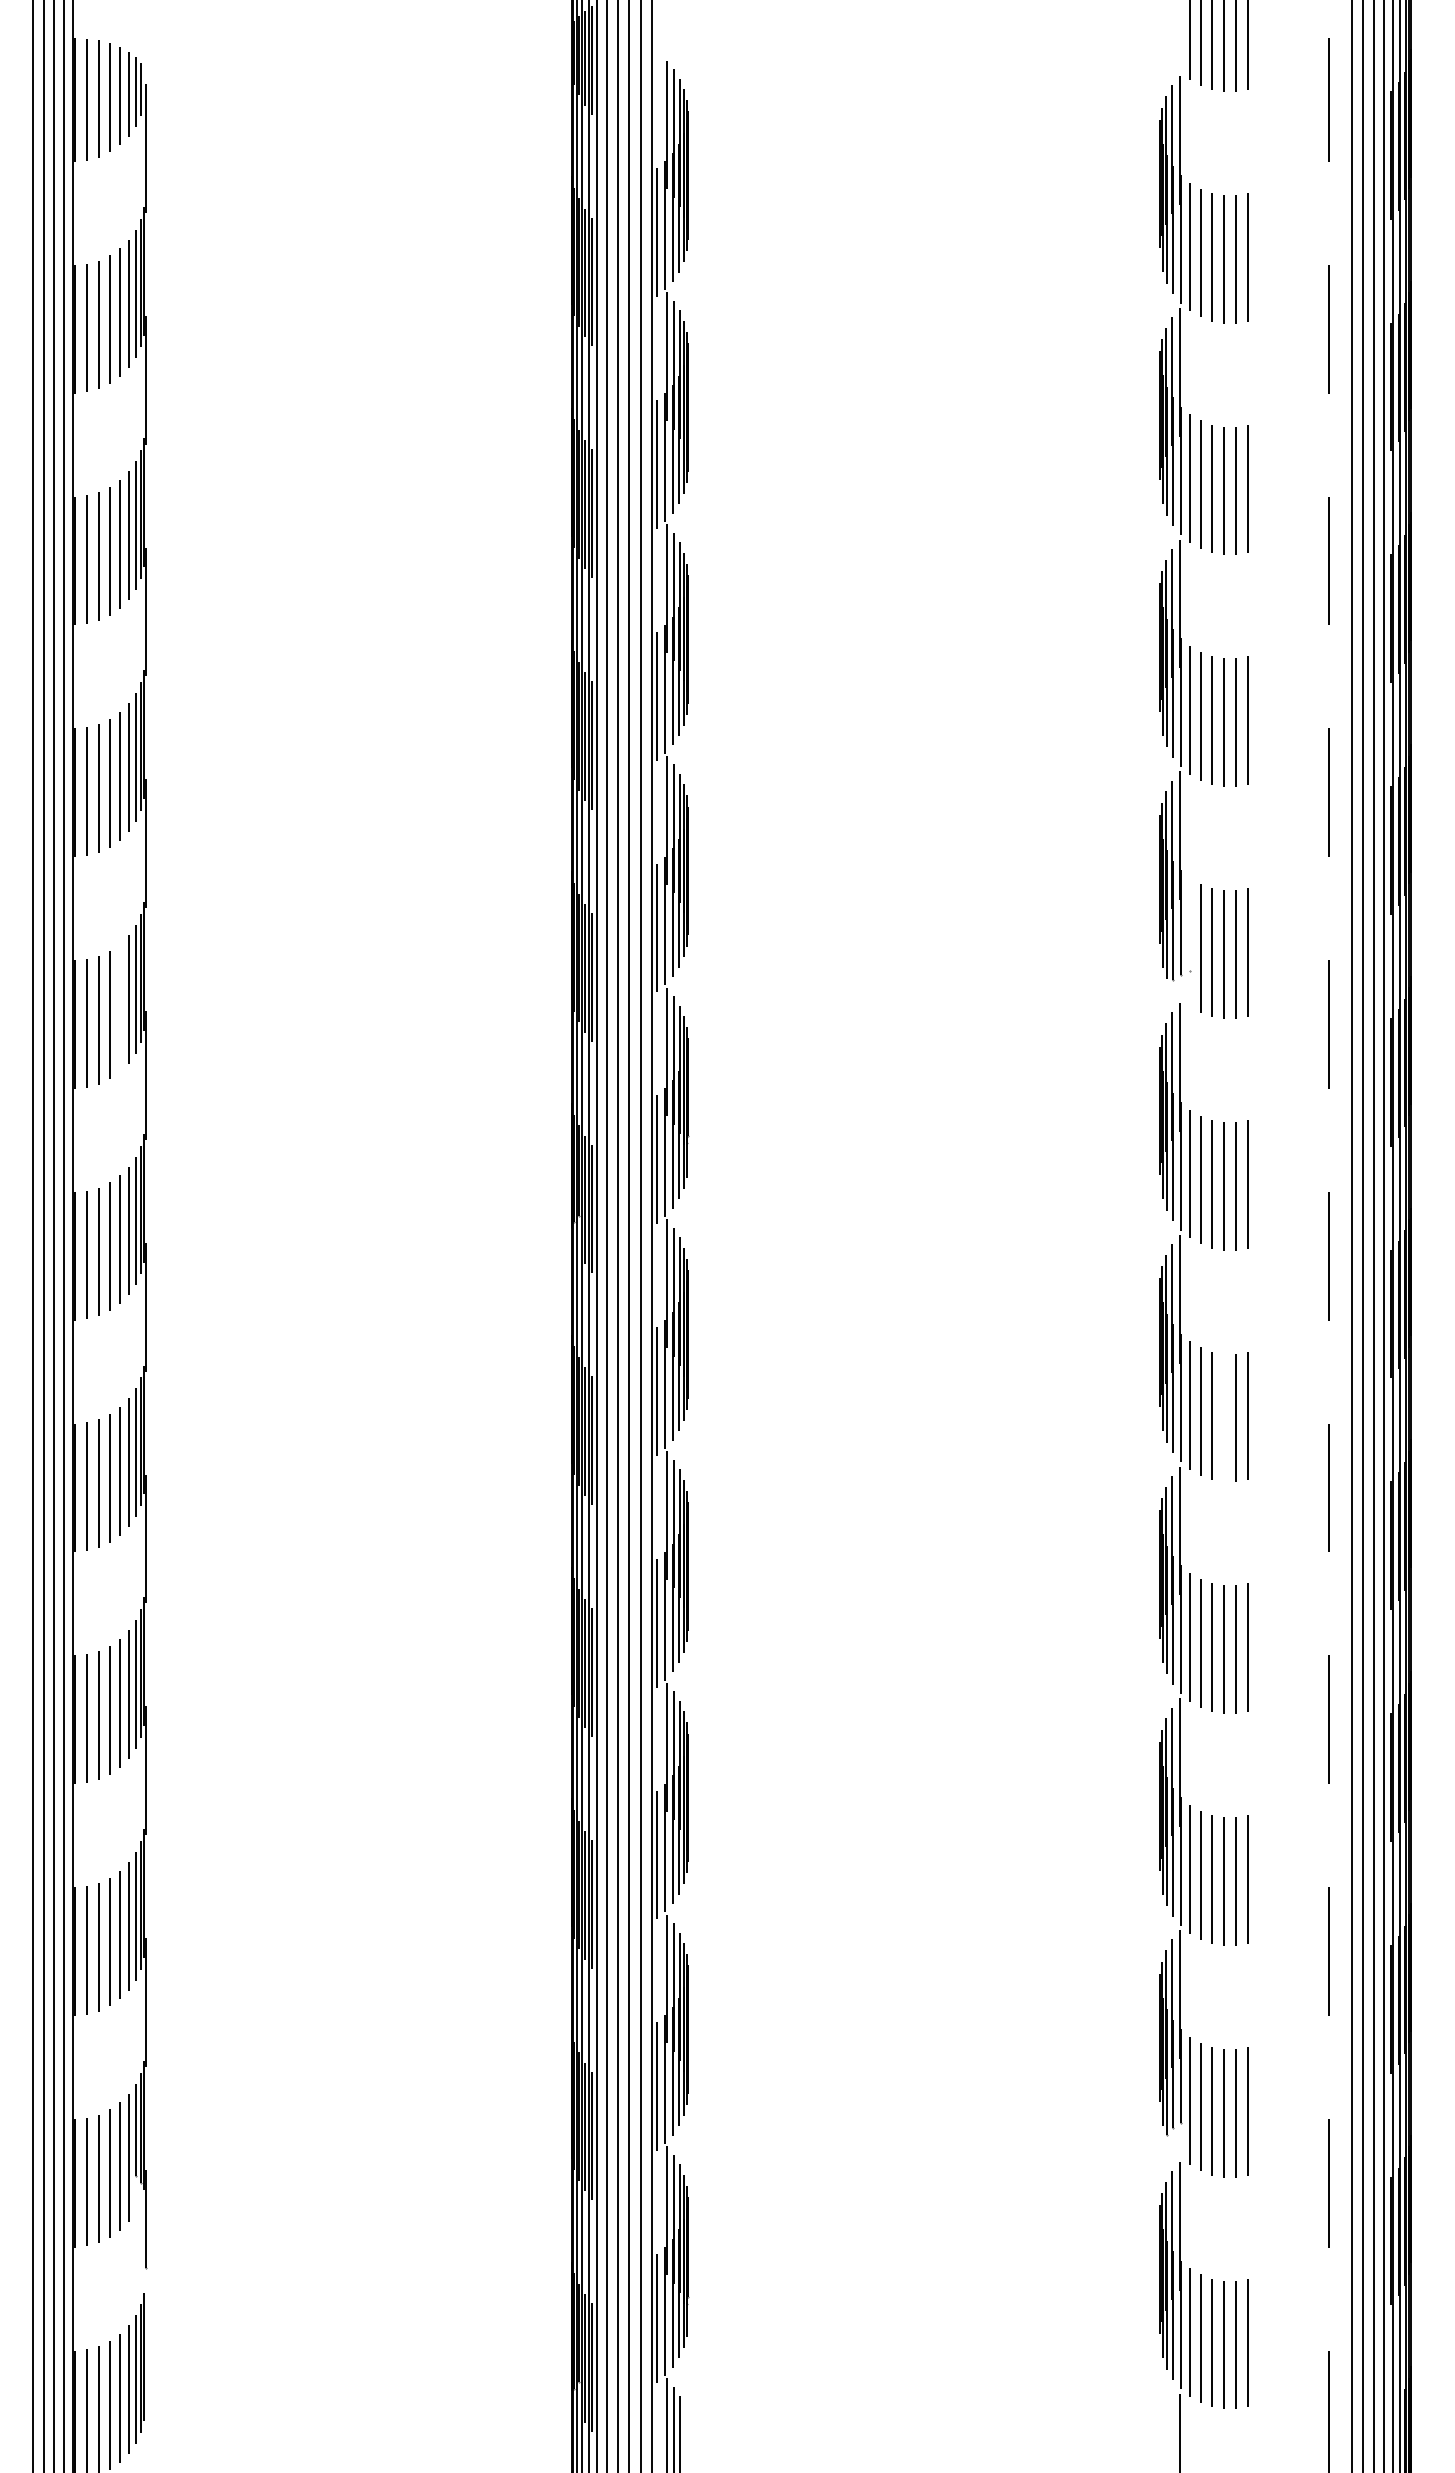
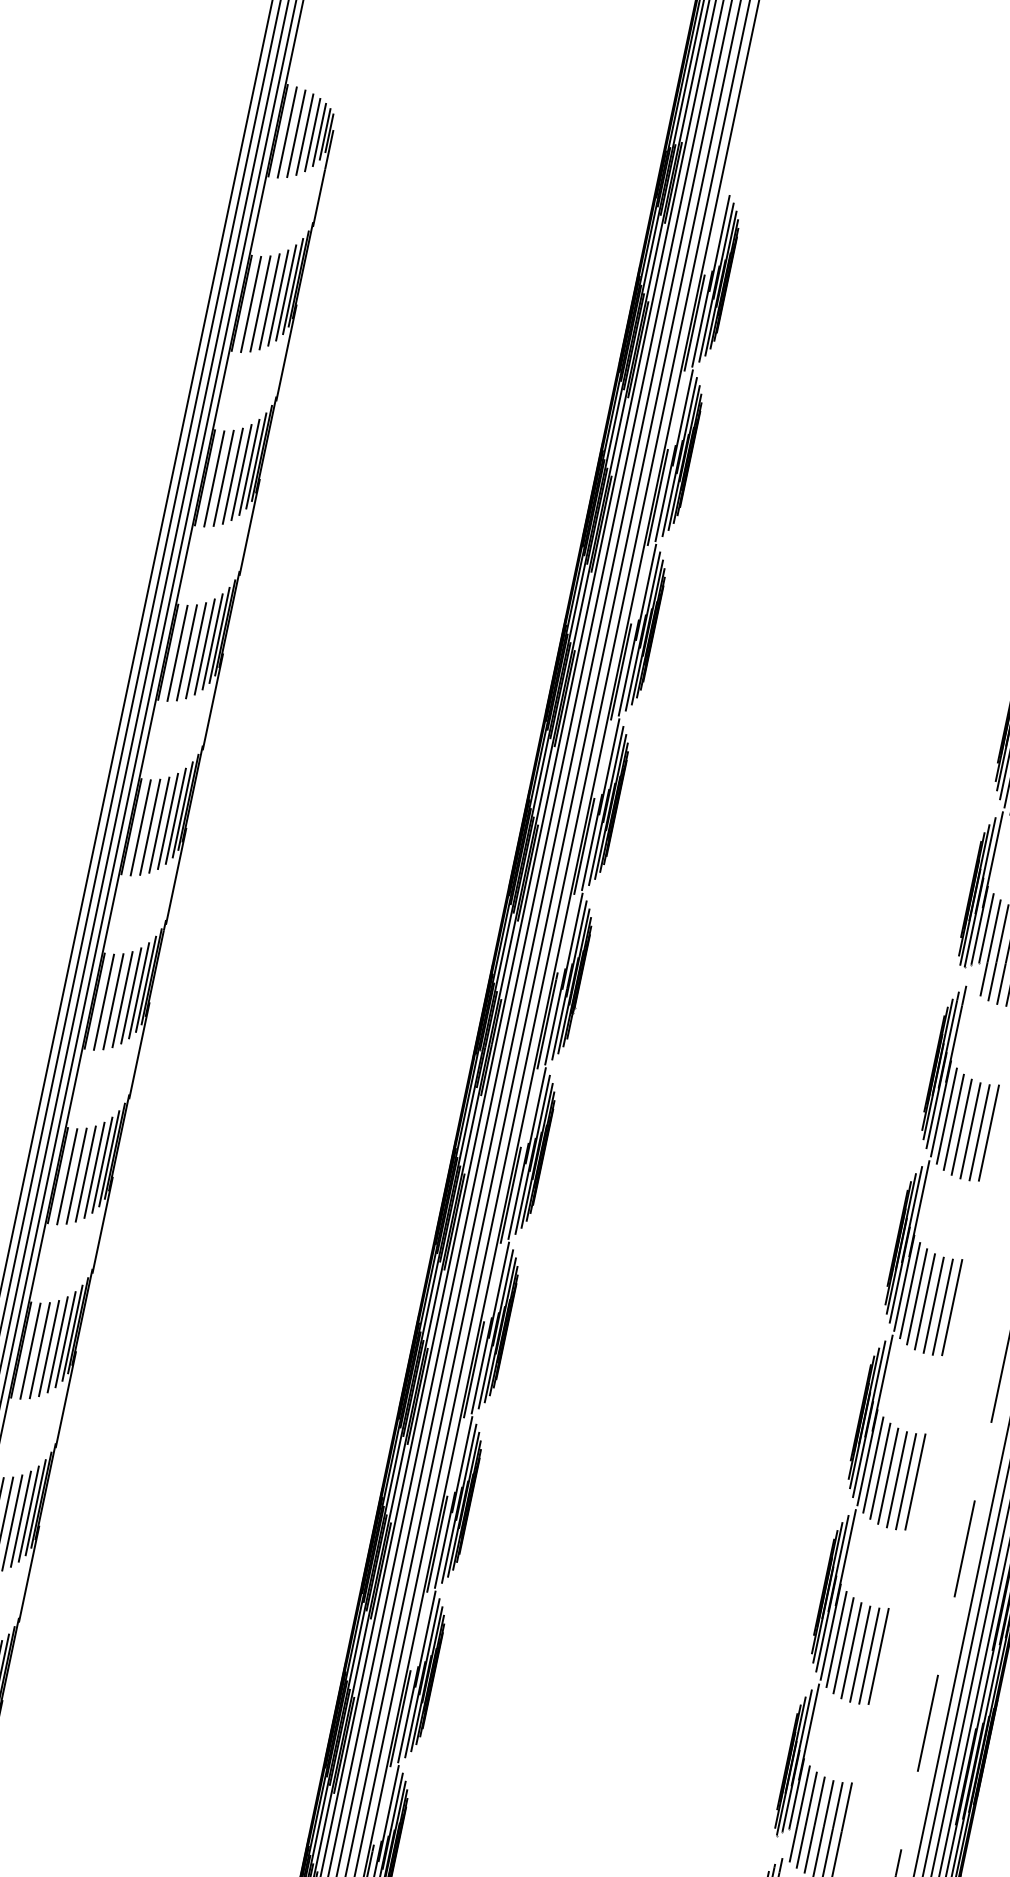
line: (1190, 923) -> (986, 927), added
line: (120, 1007) -> (168, 821), added
line: (1223, 1417) -> (933, 1304), added

